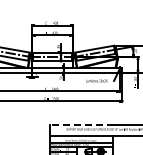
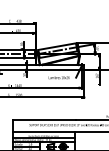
line: (81, 124) -> (44, 120), dashed -> solid

